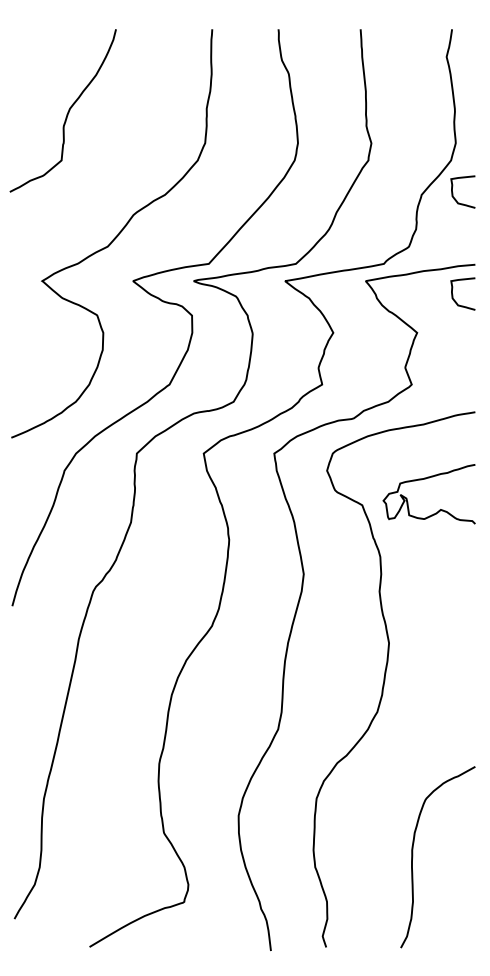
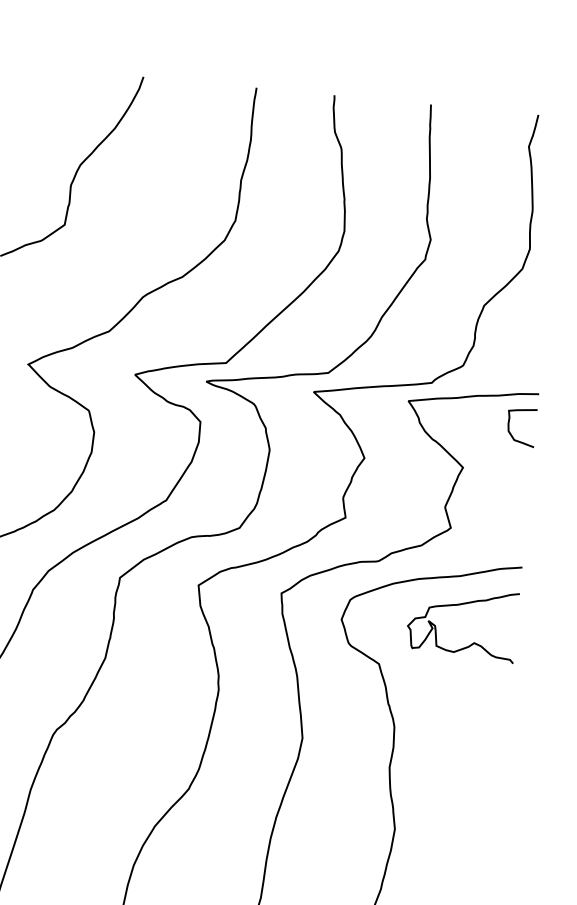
curve: (453, 192) -> (521, 306), removed
curve: (426, 479) -> (460, 605), moved

